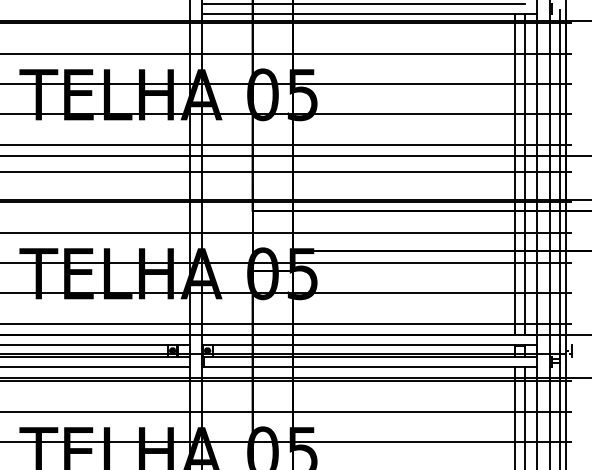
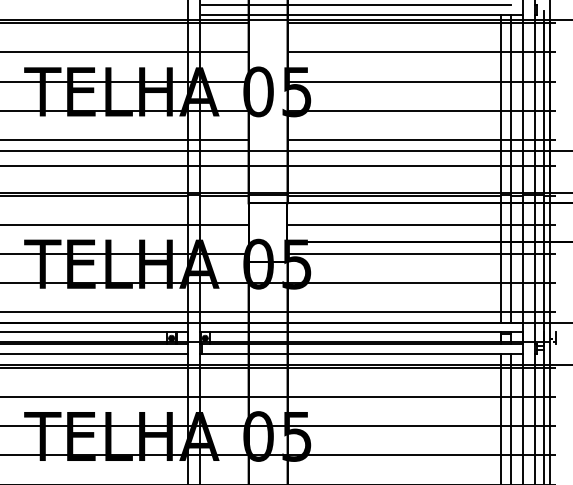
hatch: (272, 83) -> (267, 81), removed
hatch: (272, 247) -> (267, 238), removed

